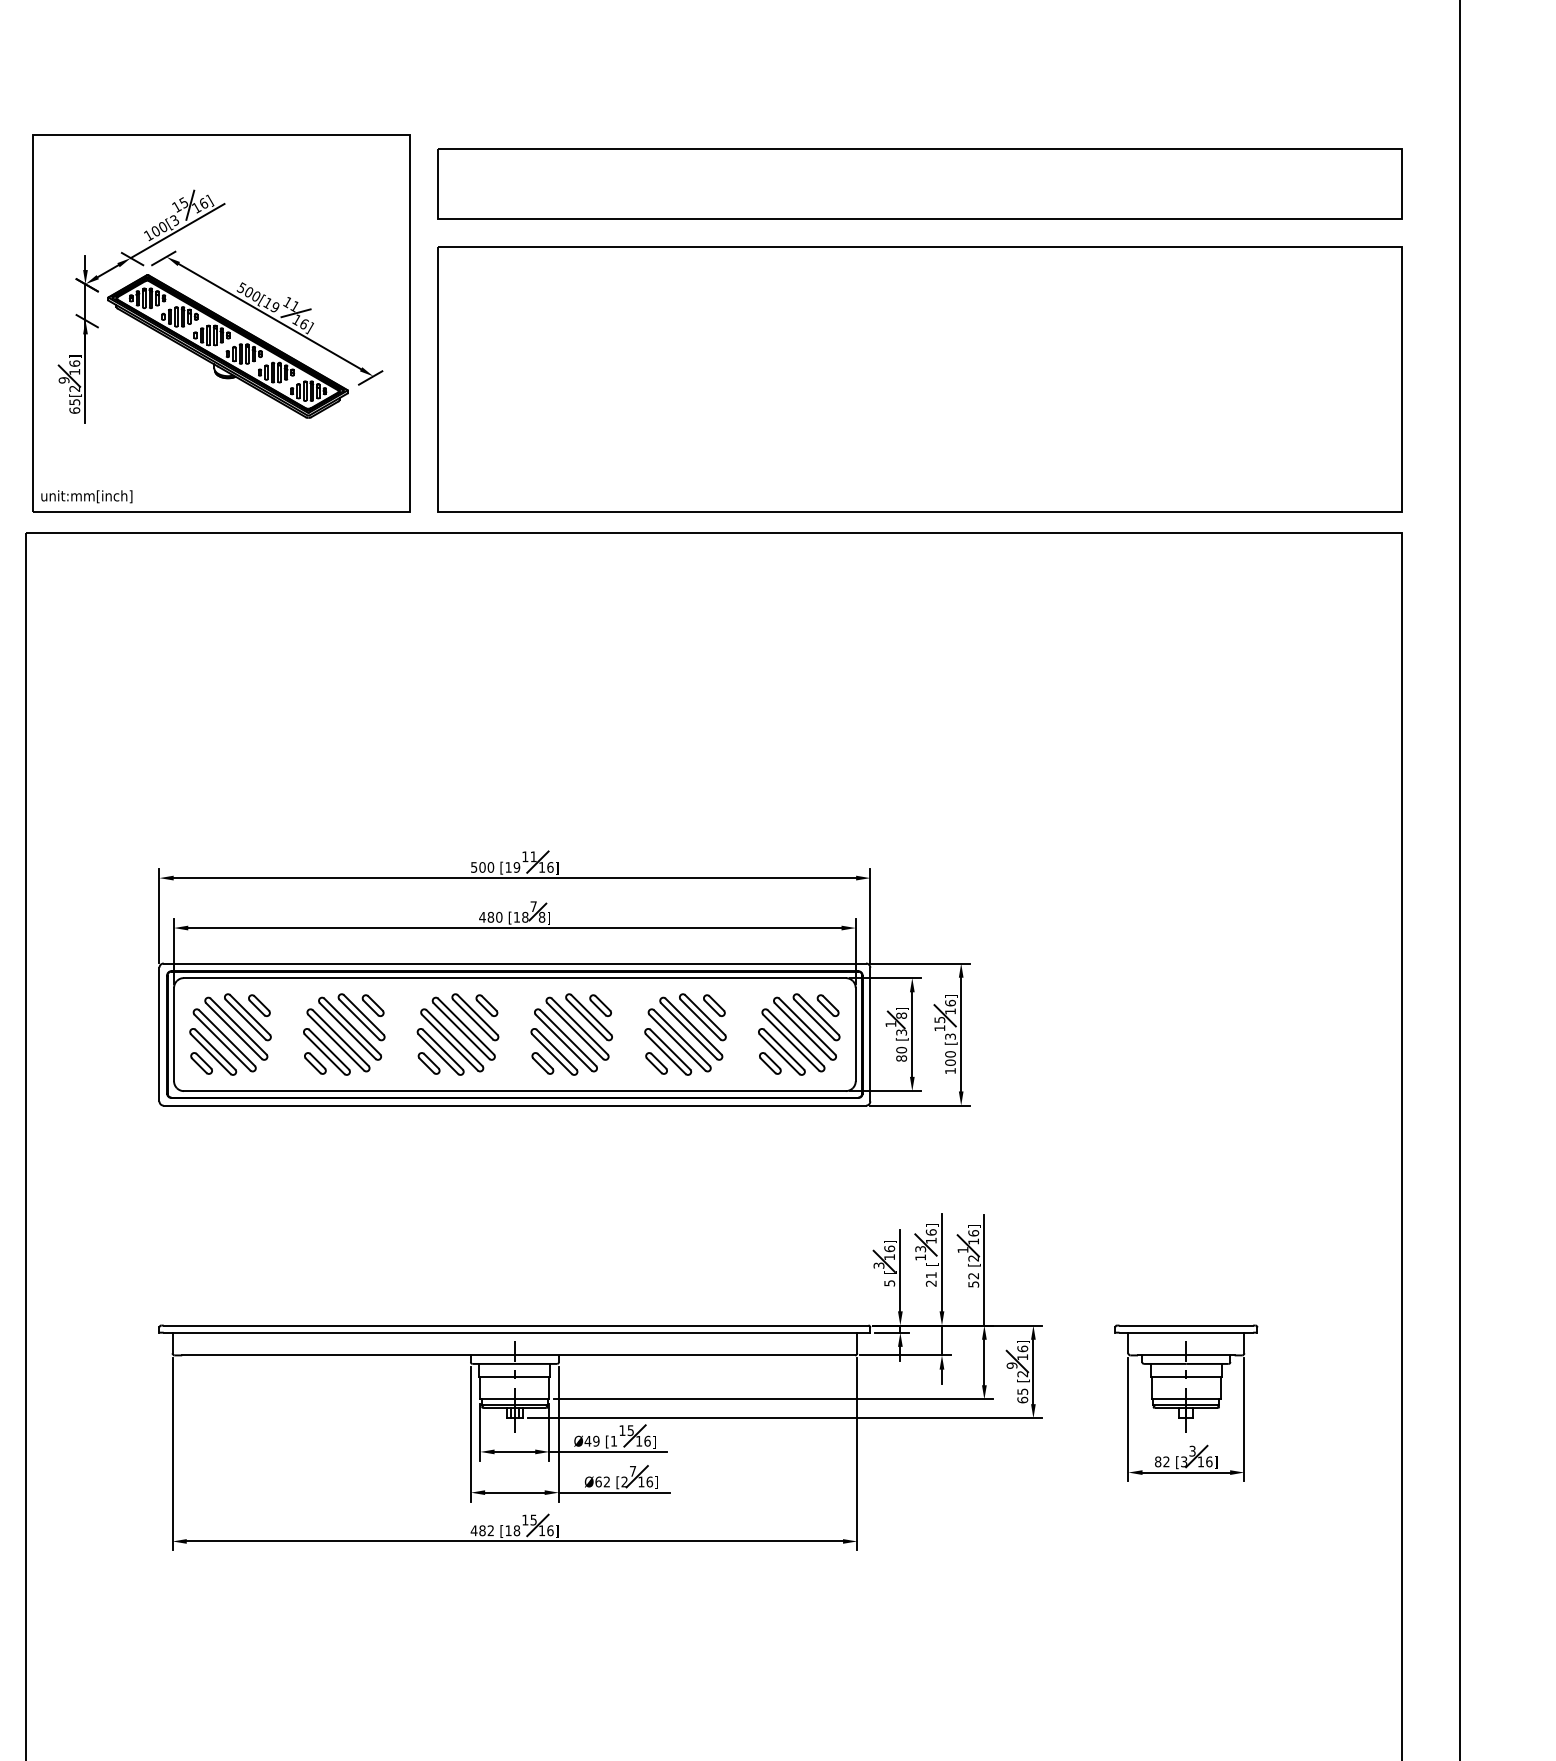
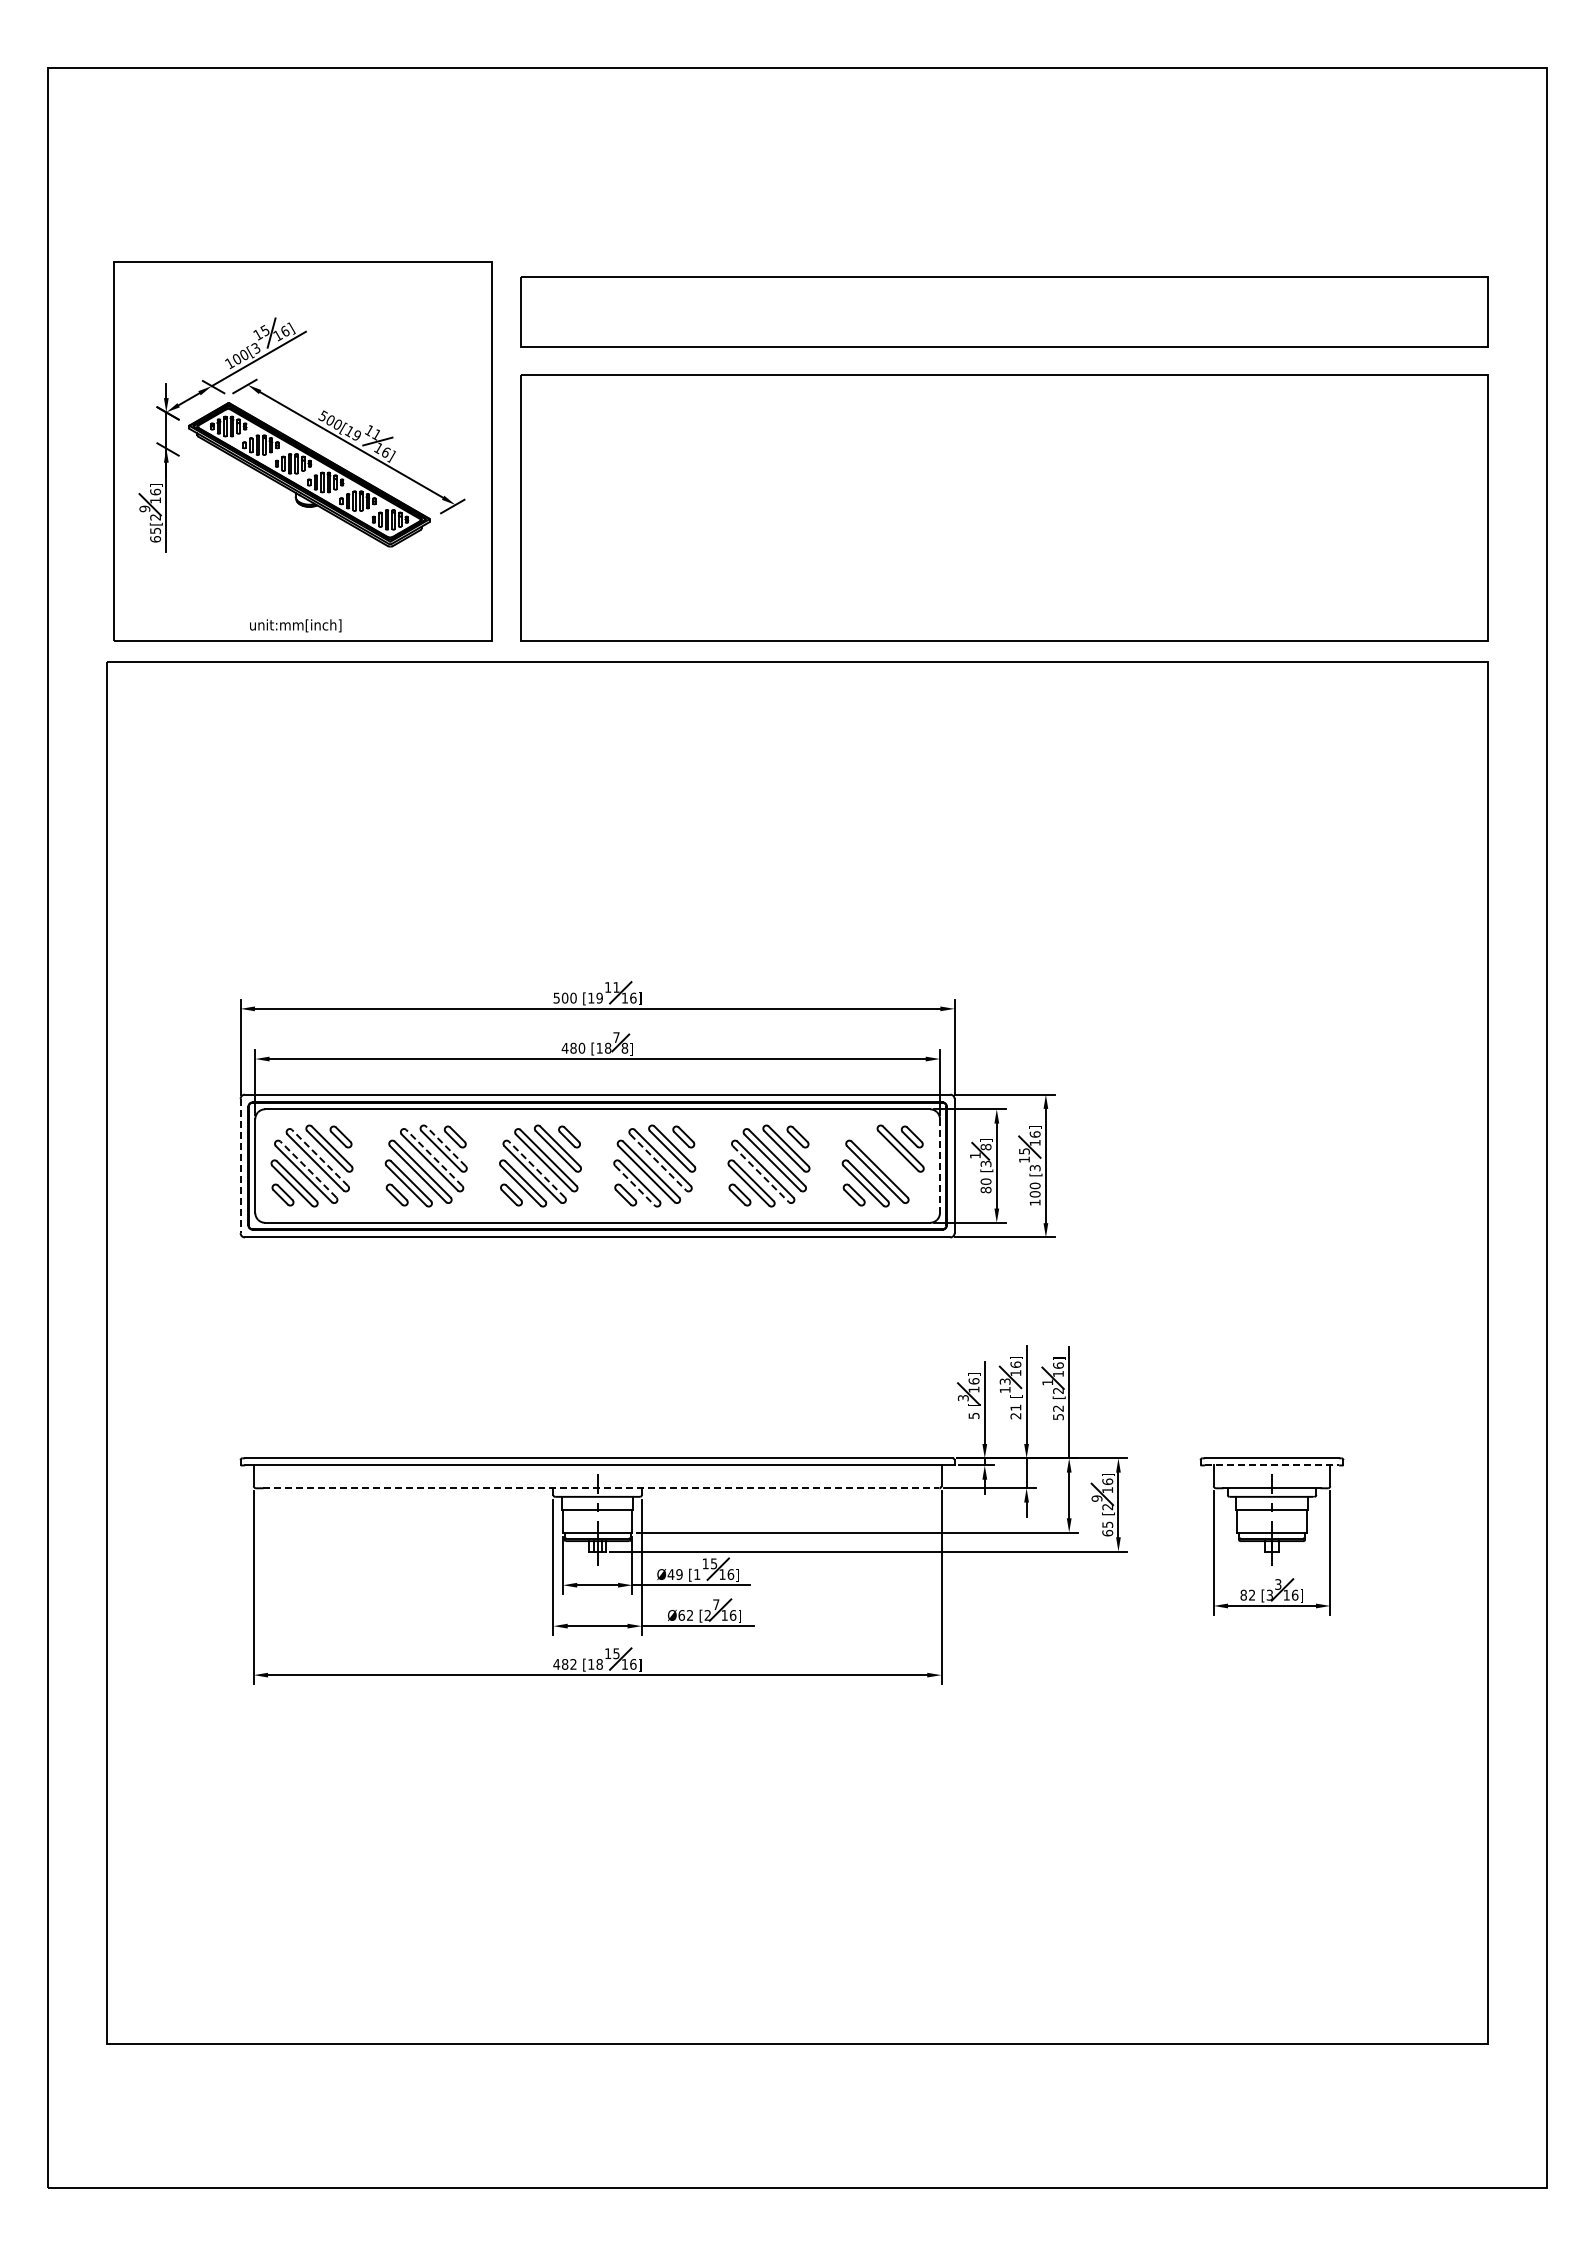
text: (86, 496) -> (295, 625), moved
line: (363, 1015) -> (445, 1146), solid -> dashed
line: (238, 1026) -> (320, 1157), solid -> dashed
line: (352, 1026) -> (434, 1157), solid -> dashed
part: (805, 1029) -> (889, 1160), removed
line: (575, 1031) -> (658, 1162), solid -> dashed
line: (159, 1035) -> (240, 1166), solid -> dashed
line: (856, 1035) -> (940, 1166), solid -> dashed
line: (227, 1038) -> (308, 1169), solid -> dashed
line: (454, 1038) -> (536, 1169), solid -> dashed
line: (677, 1043) -> (760, 1174), solid -> dashed
line: (552, 1054) -> (635, 1186), solid -> dashed
line: (1186, 1332) -> (1272, 1465), solid -> dashed
line: (518, 1355) -> (601, 1488), solid -> dashed

